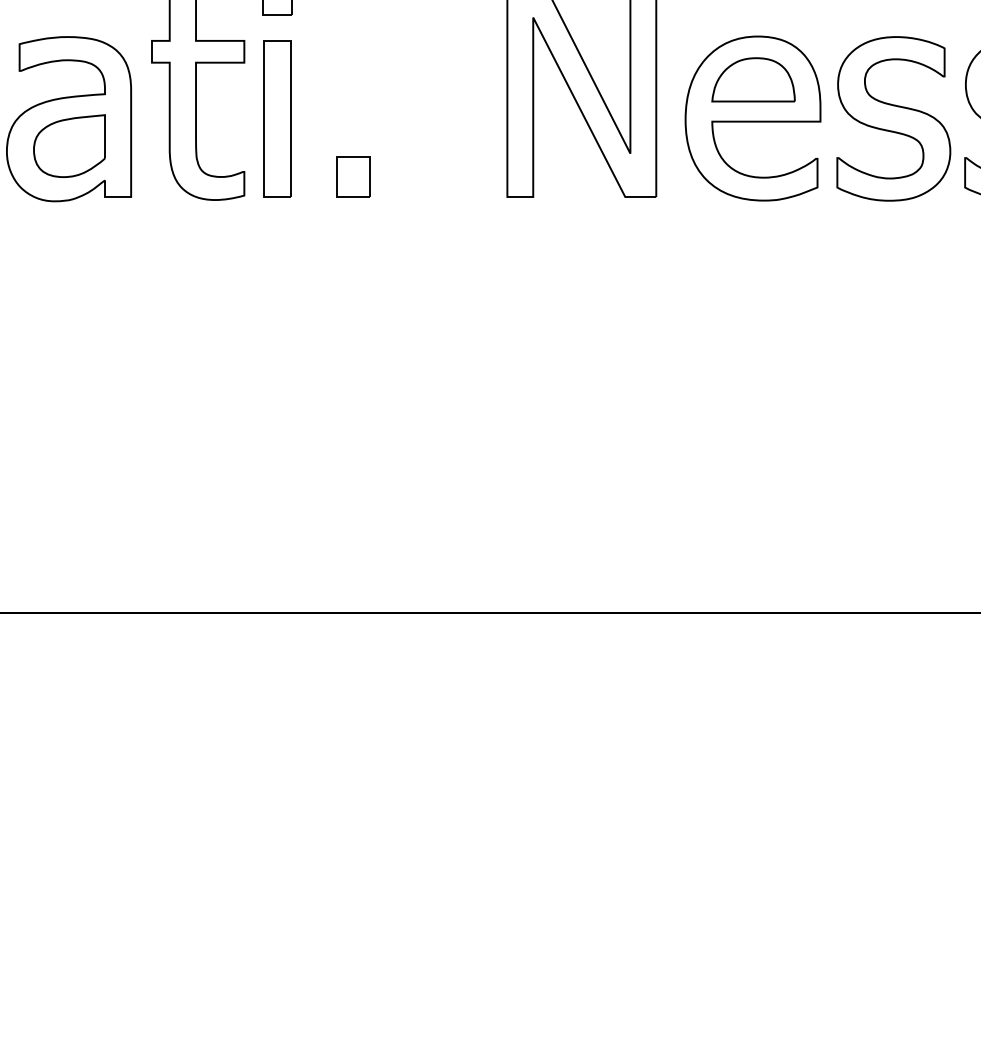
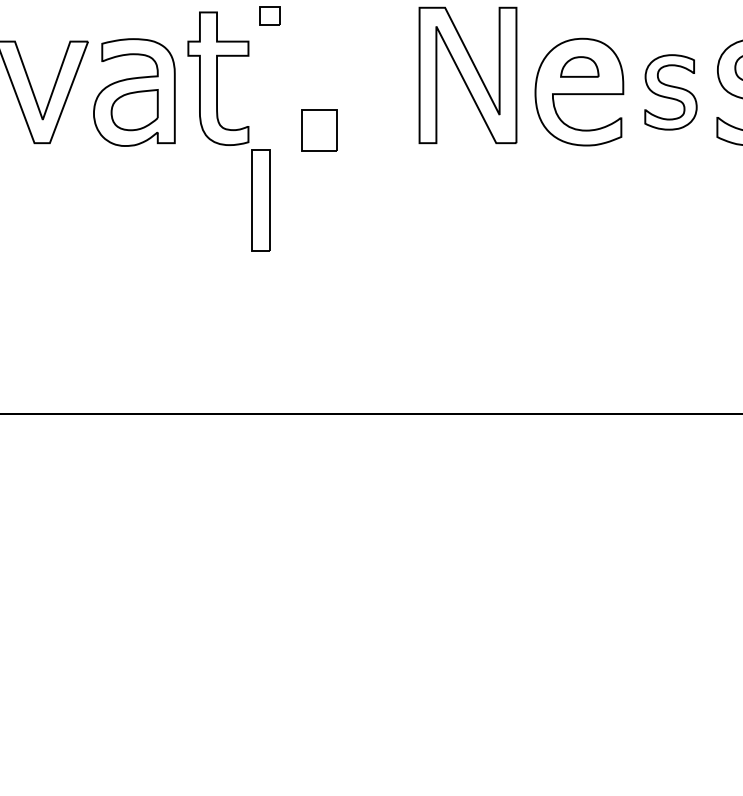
part: (753, 79) -> (579, 66), size x0.7
part: (276, 119) -> (260, 200), moved
part: (893, 119) -> (670, 92), size x0.7
part: (353, 175) -> (319, 129), size x1.6

